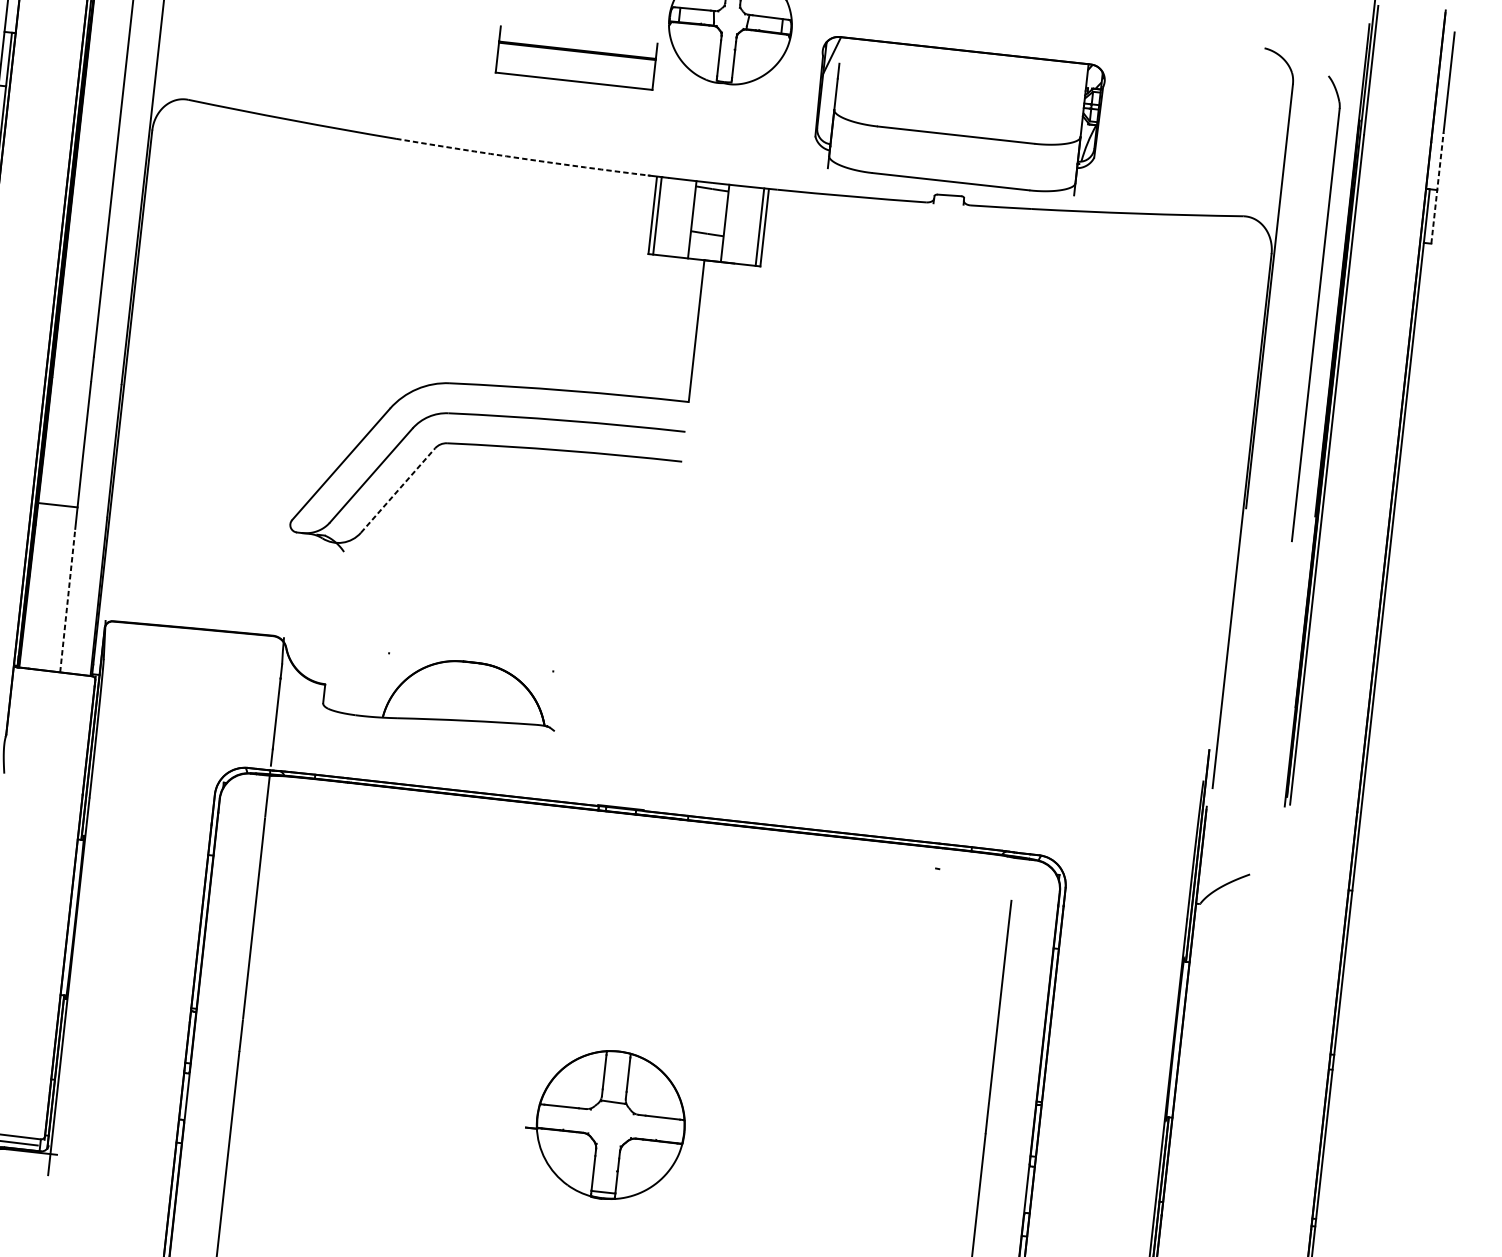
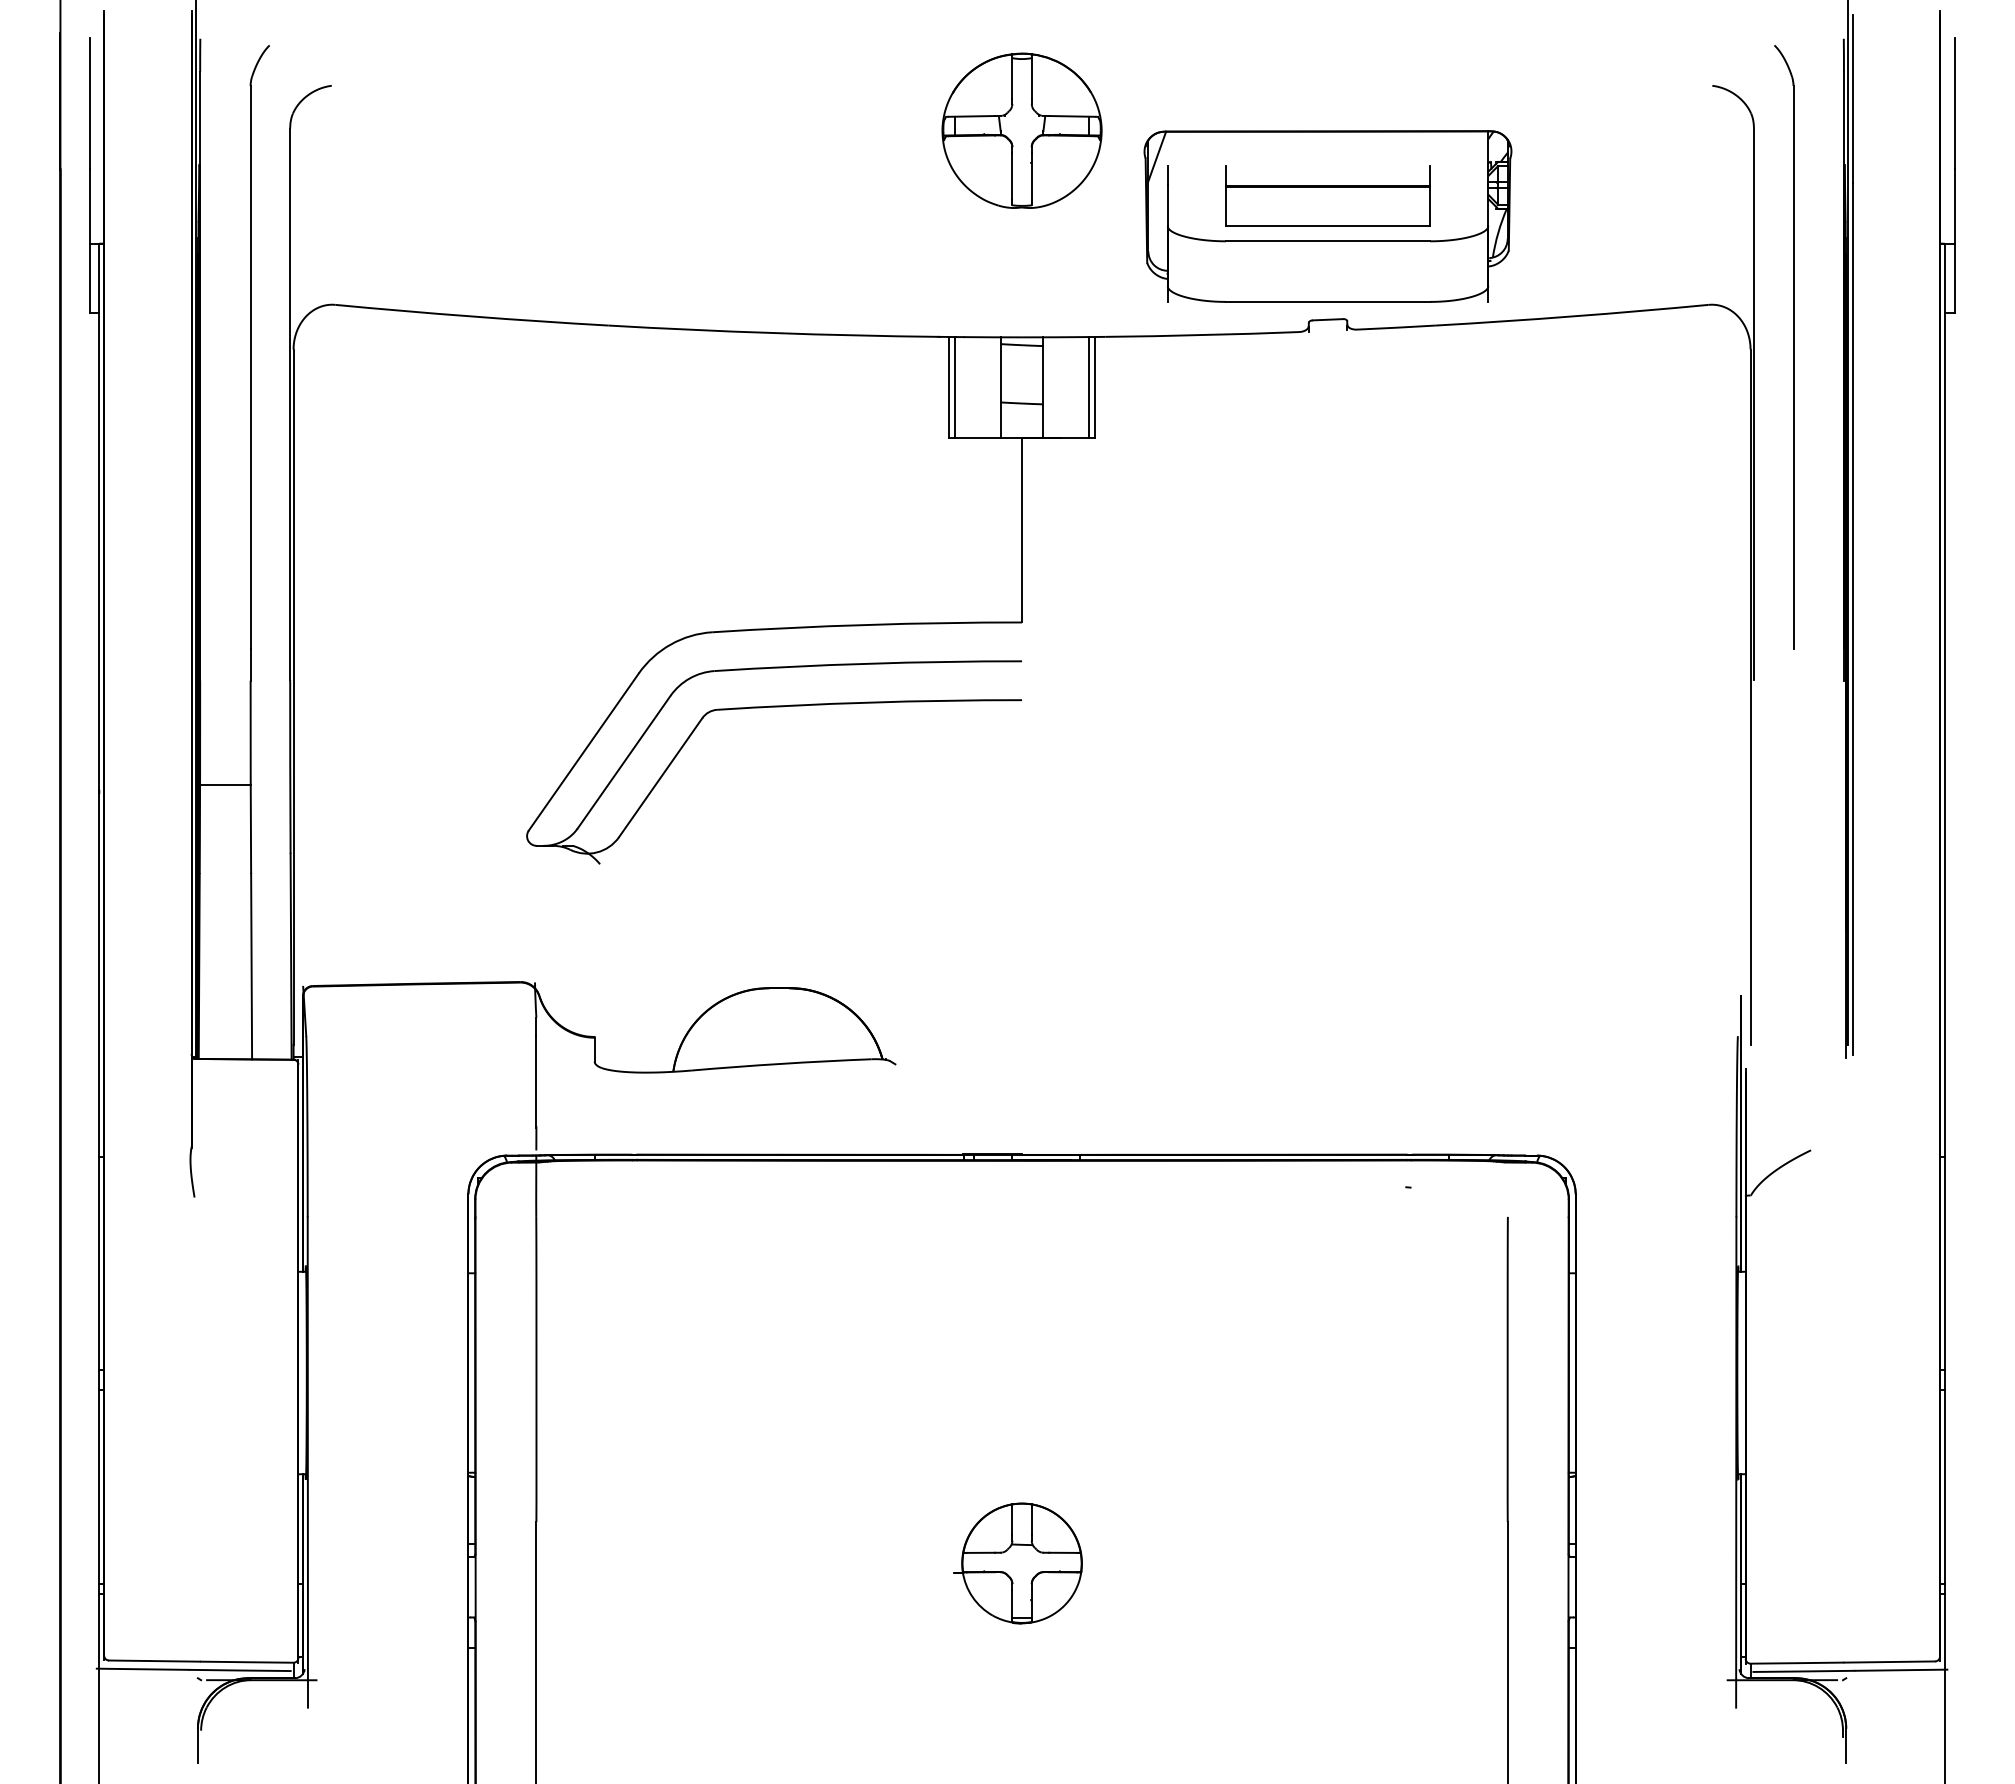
part: (576, 57) -> (1327, 195), moved
arc: (522, 158) -> (773, 333), dashed -> solid
line: (1437, 187) -> (1954, 240), dashed -> solid
part: (1317, 309) -> (1793, 347), moved
line: (397, 490) -> (660, 777), dashed -> solid
line: (57, 505) -> (225, 784), moved
line: (67, 600) -> (251, 966), dashed -> solid
part: (605, 1124) -> (1017, 1563), size x0.62

